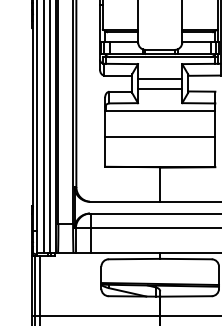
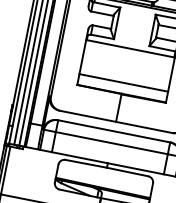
line: (160, 79) -> (135, 23), removed
line: (160, 88) -> (134, 30), removed
line: (160, 137) -> (123, 83), moved

